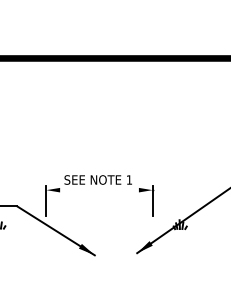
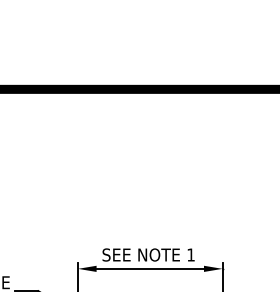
line: (99, 190) -> (150, 269), added

